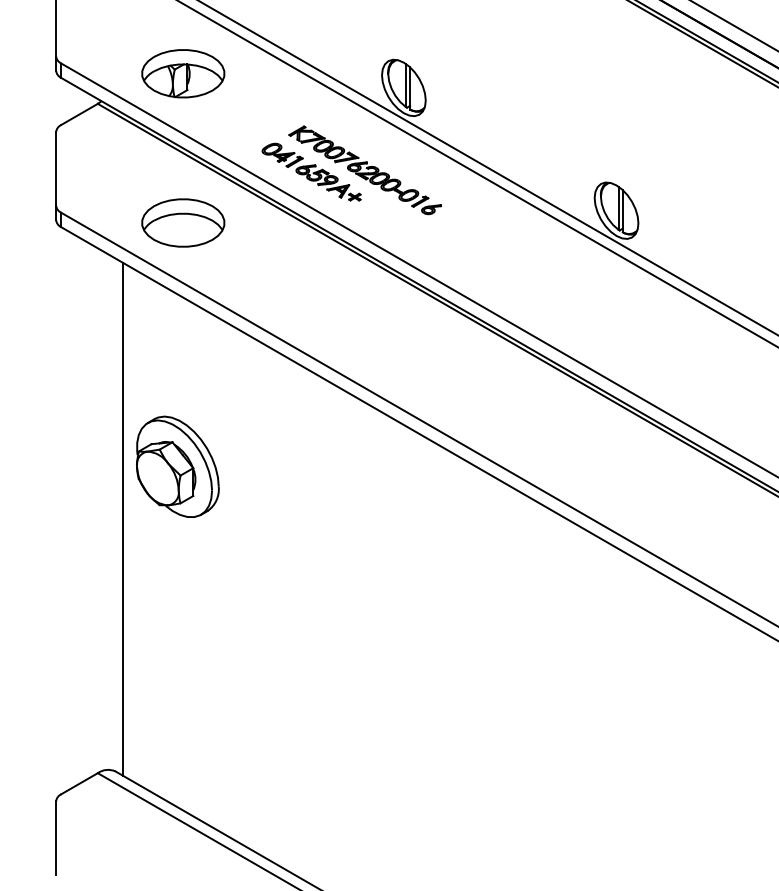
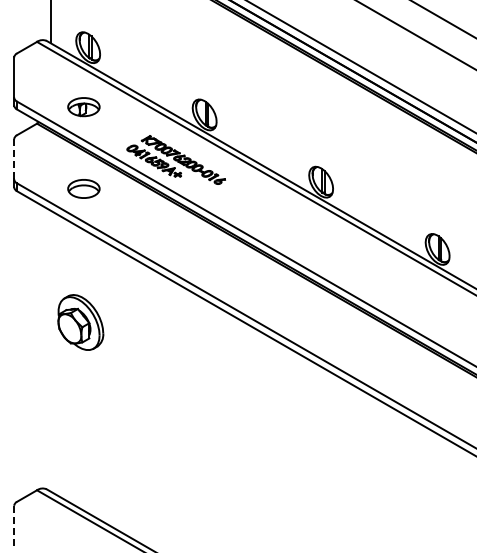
part: (182, 72) -> (83, 106), size x0.7
line: (56, 167) -> (14, 158), solid -> dashed
part: (182, 222) -> (83, 188), size x0.7
line: (122, 517) -> (50, 350), removed
line: (56, 839) -> (14, 526), solid -> dashed

